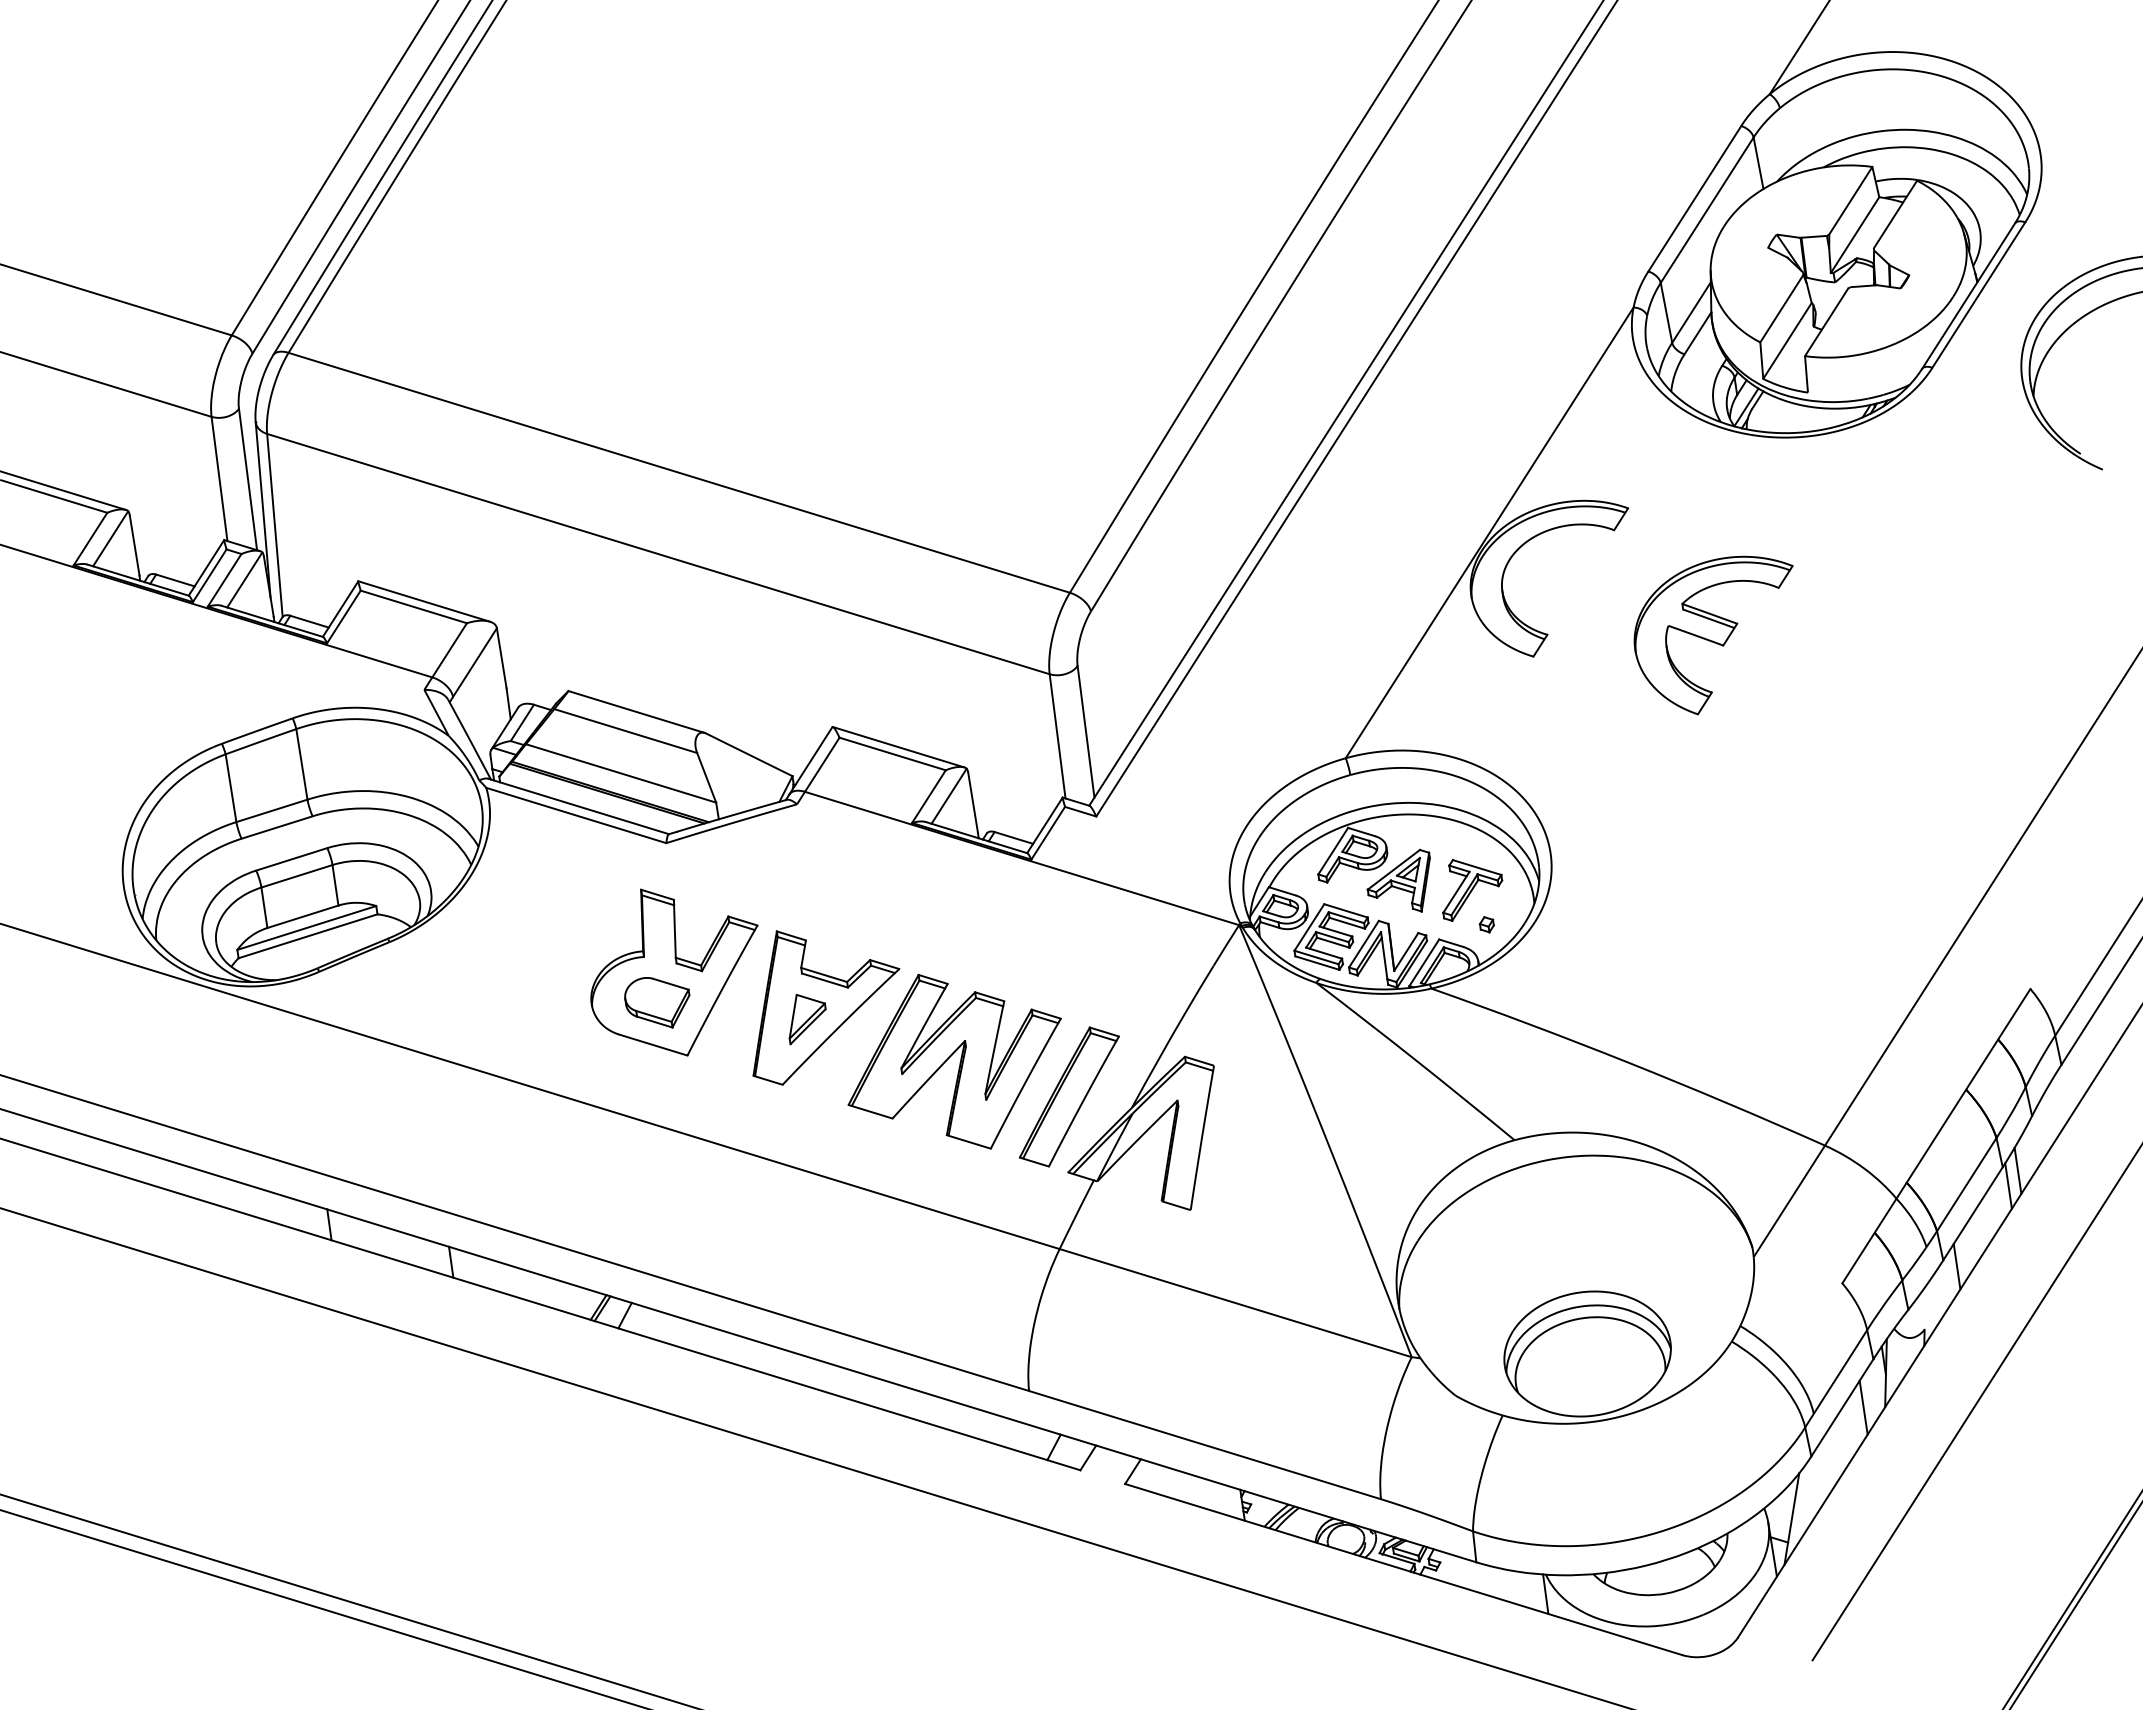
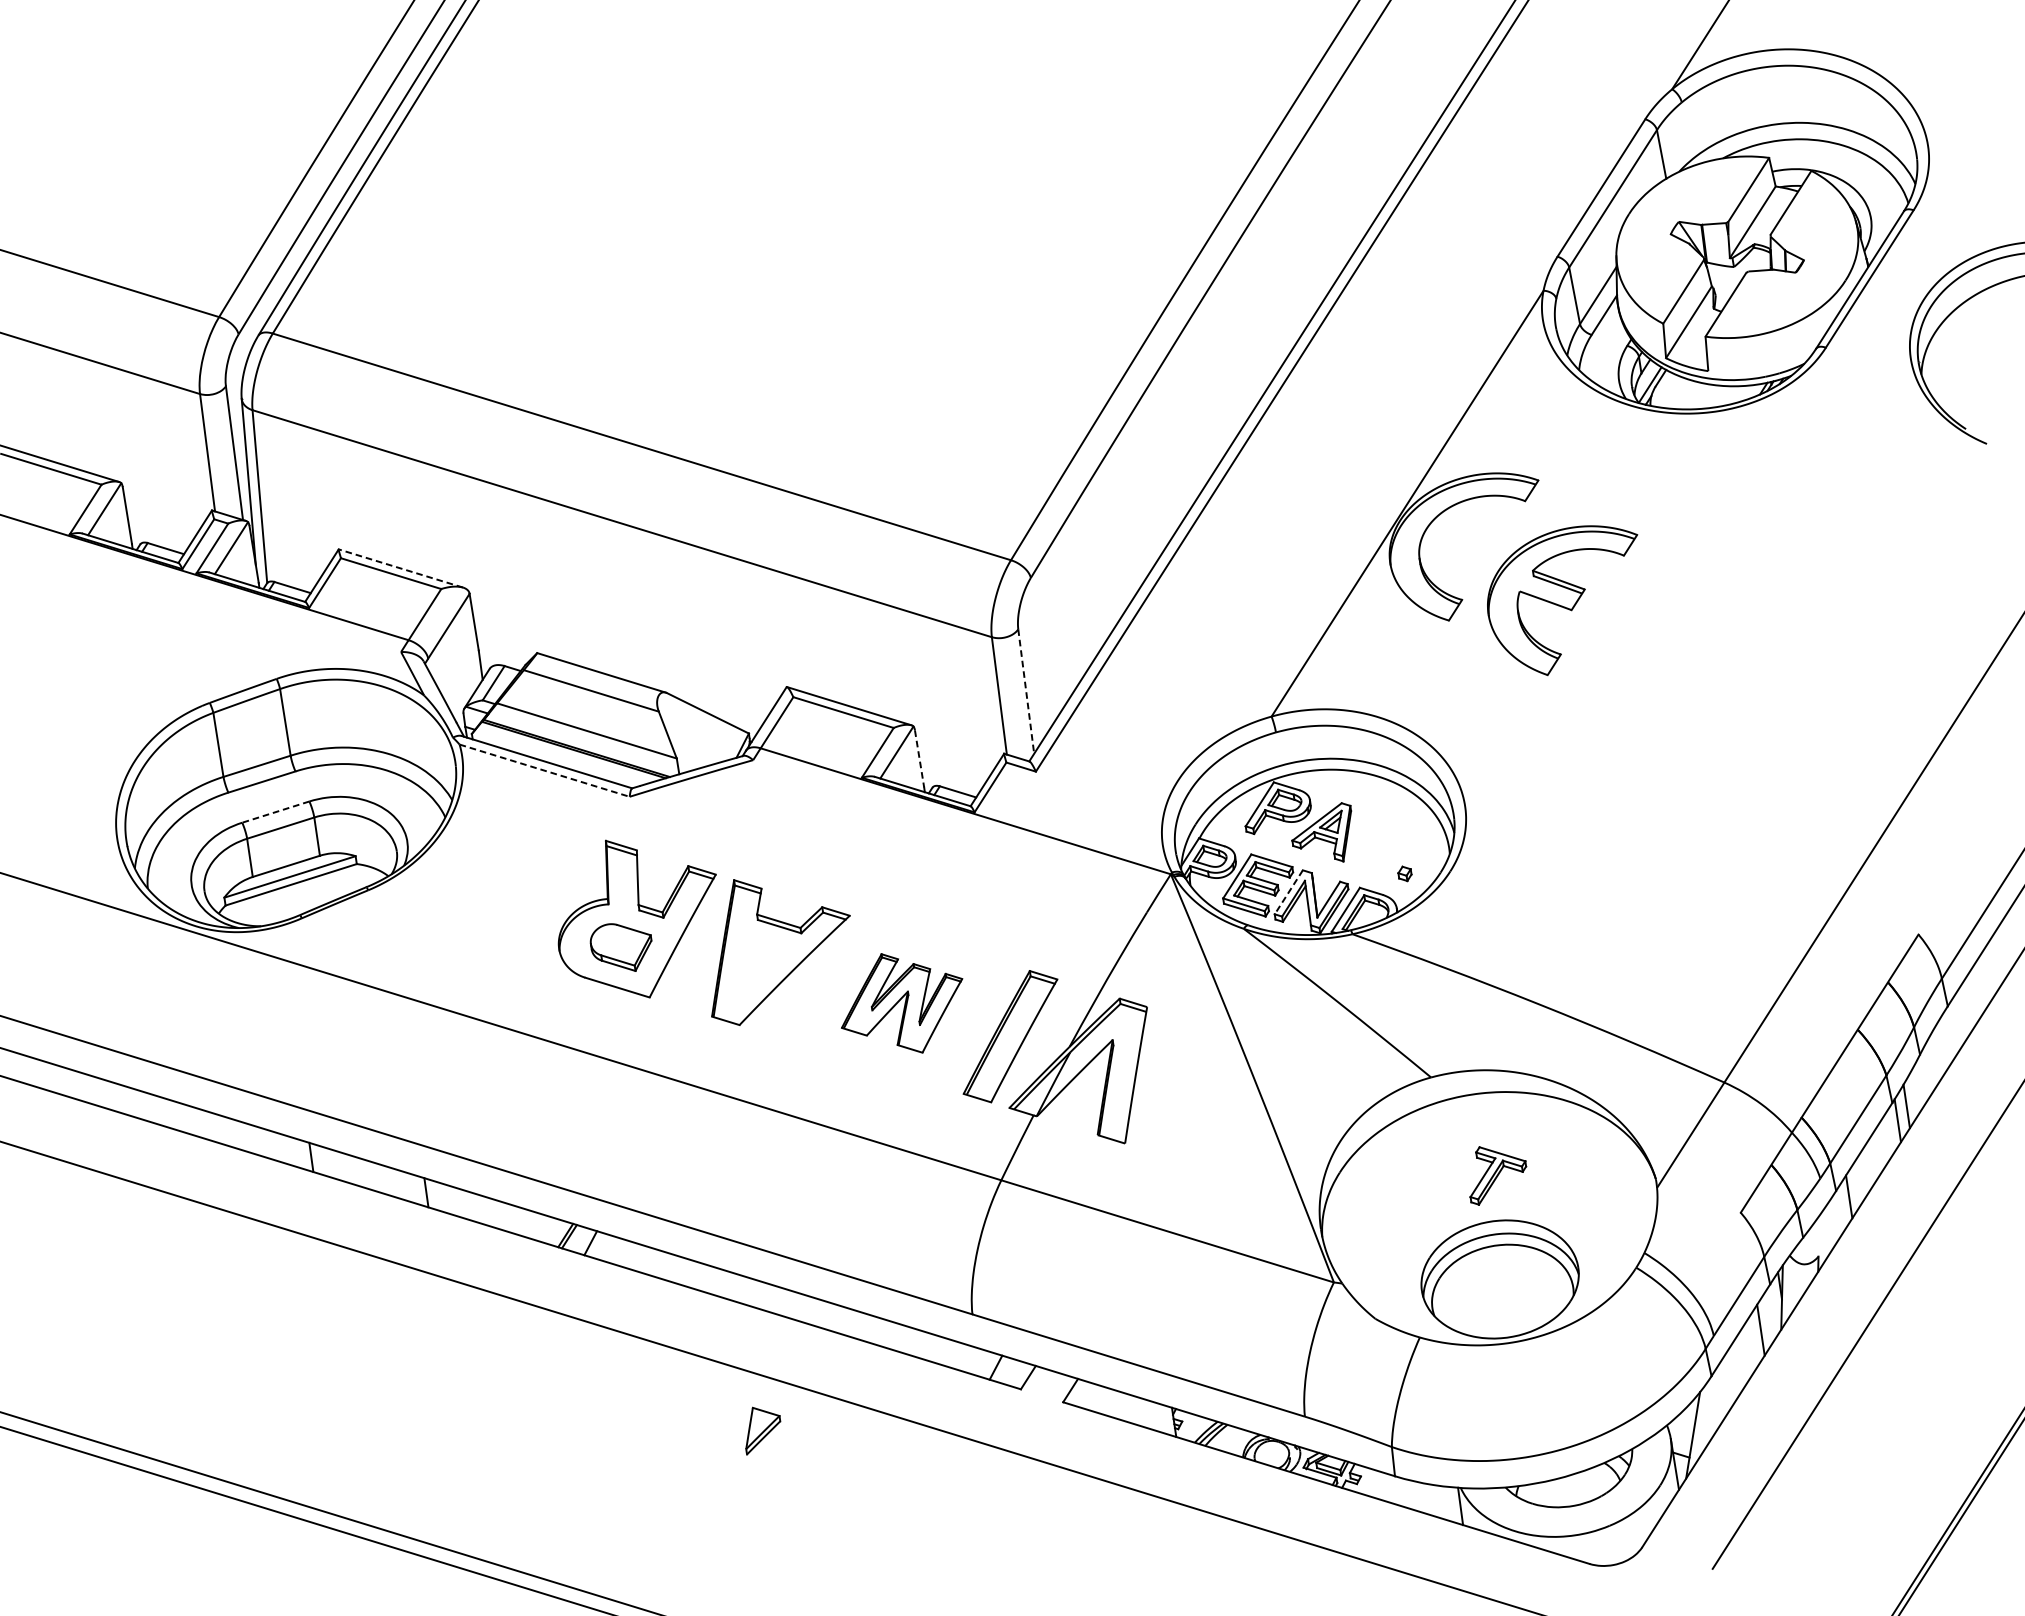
line: (424, 601) -> (401, 568), solid -> dashed
part: (1713, 635) -> (1562, 600), moved
line: (1086, 732) -> (1026, 692), solid -> dashed
line: (973, 803) -> (919, 759), solid -> dashed
line: (576, 815) -> (544, 770), solid -> dashed
line: (291, 859) -> (275, 812), solid -> dashed
part: (1472, 890) -> (1498, 1175), moved
line: (1363, 944) -> (1288, 892), solid -> dashed
part: (807, 1019) -> (763, 1431), moved
part: (954, 1061) -> (901, 1003), size x0.6

